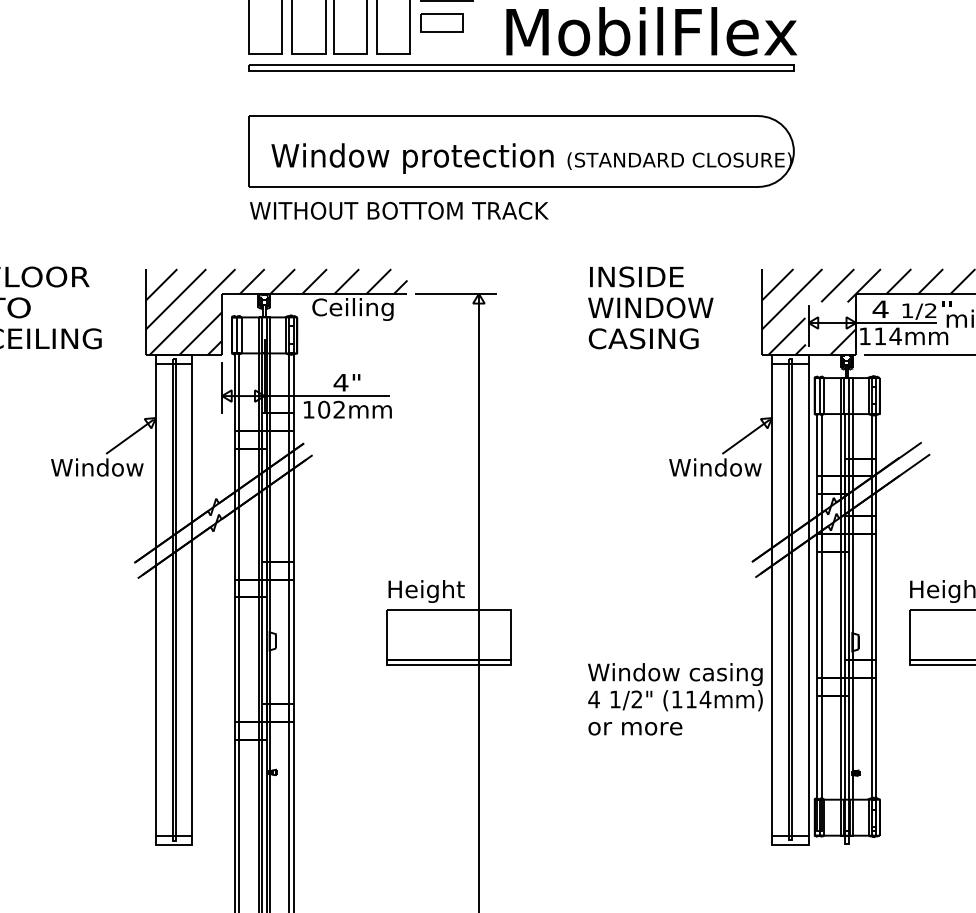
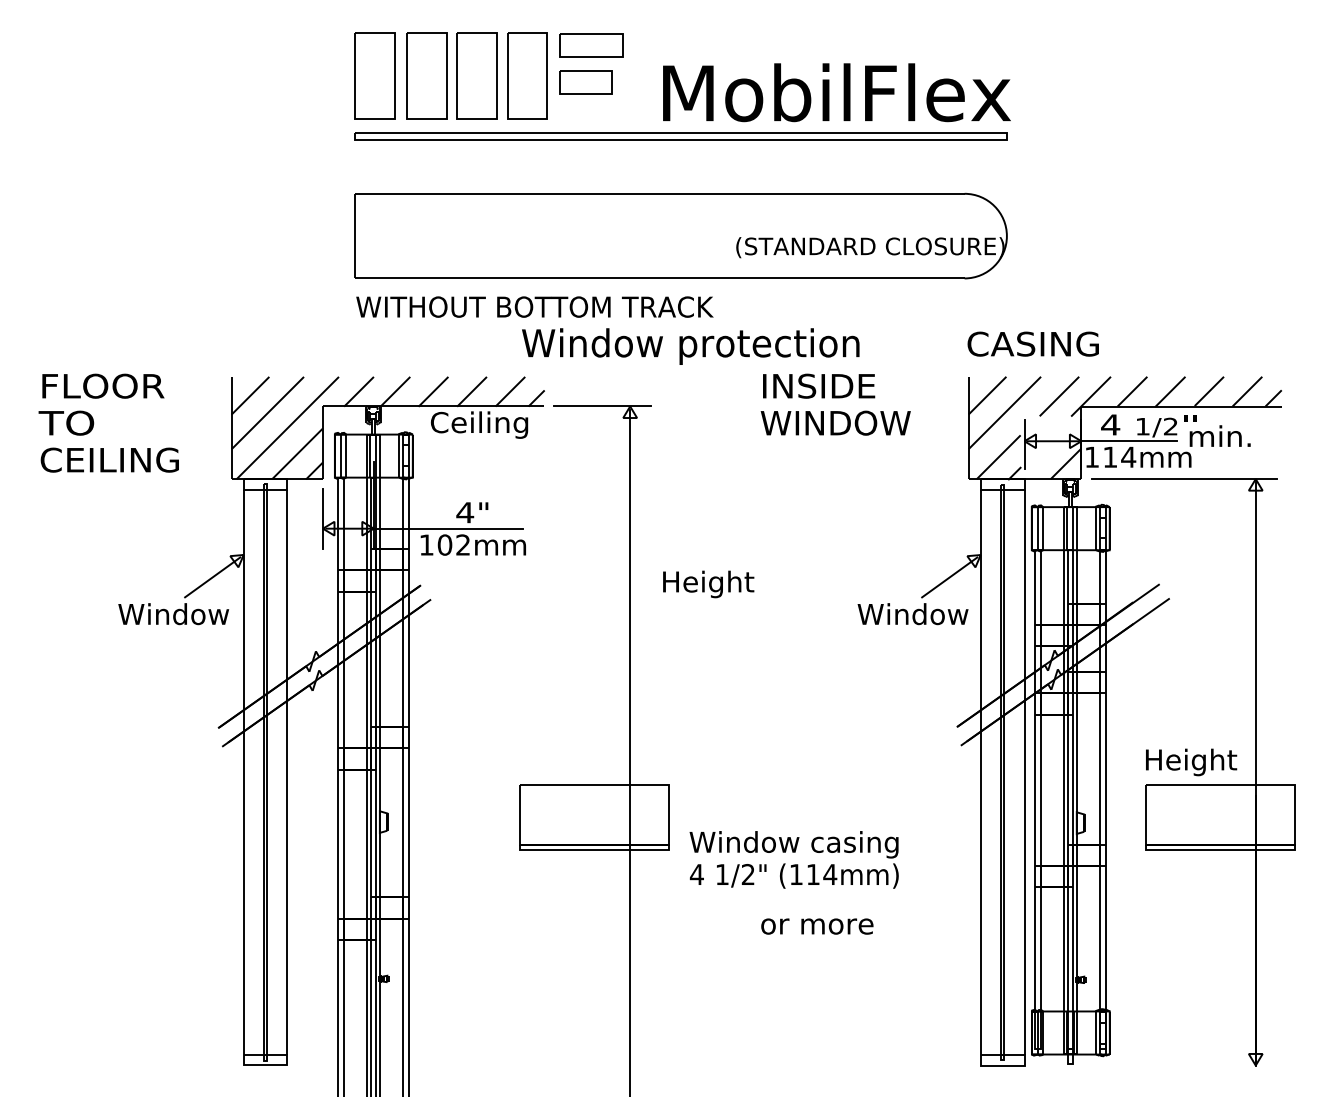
text: (412, 158) -> (690, 346), moved
text: (643, 338) -> (1032, 343), moved
text: (426, 591) -> (708, 584), moved
text: (674, 686) -> (793, 859), moved

